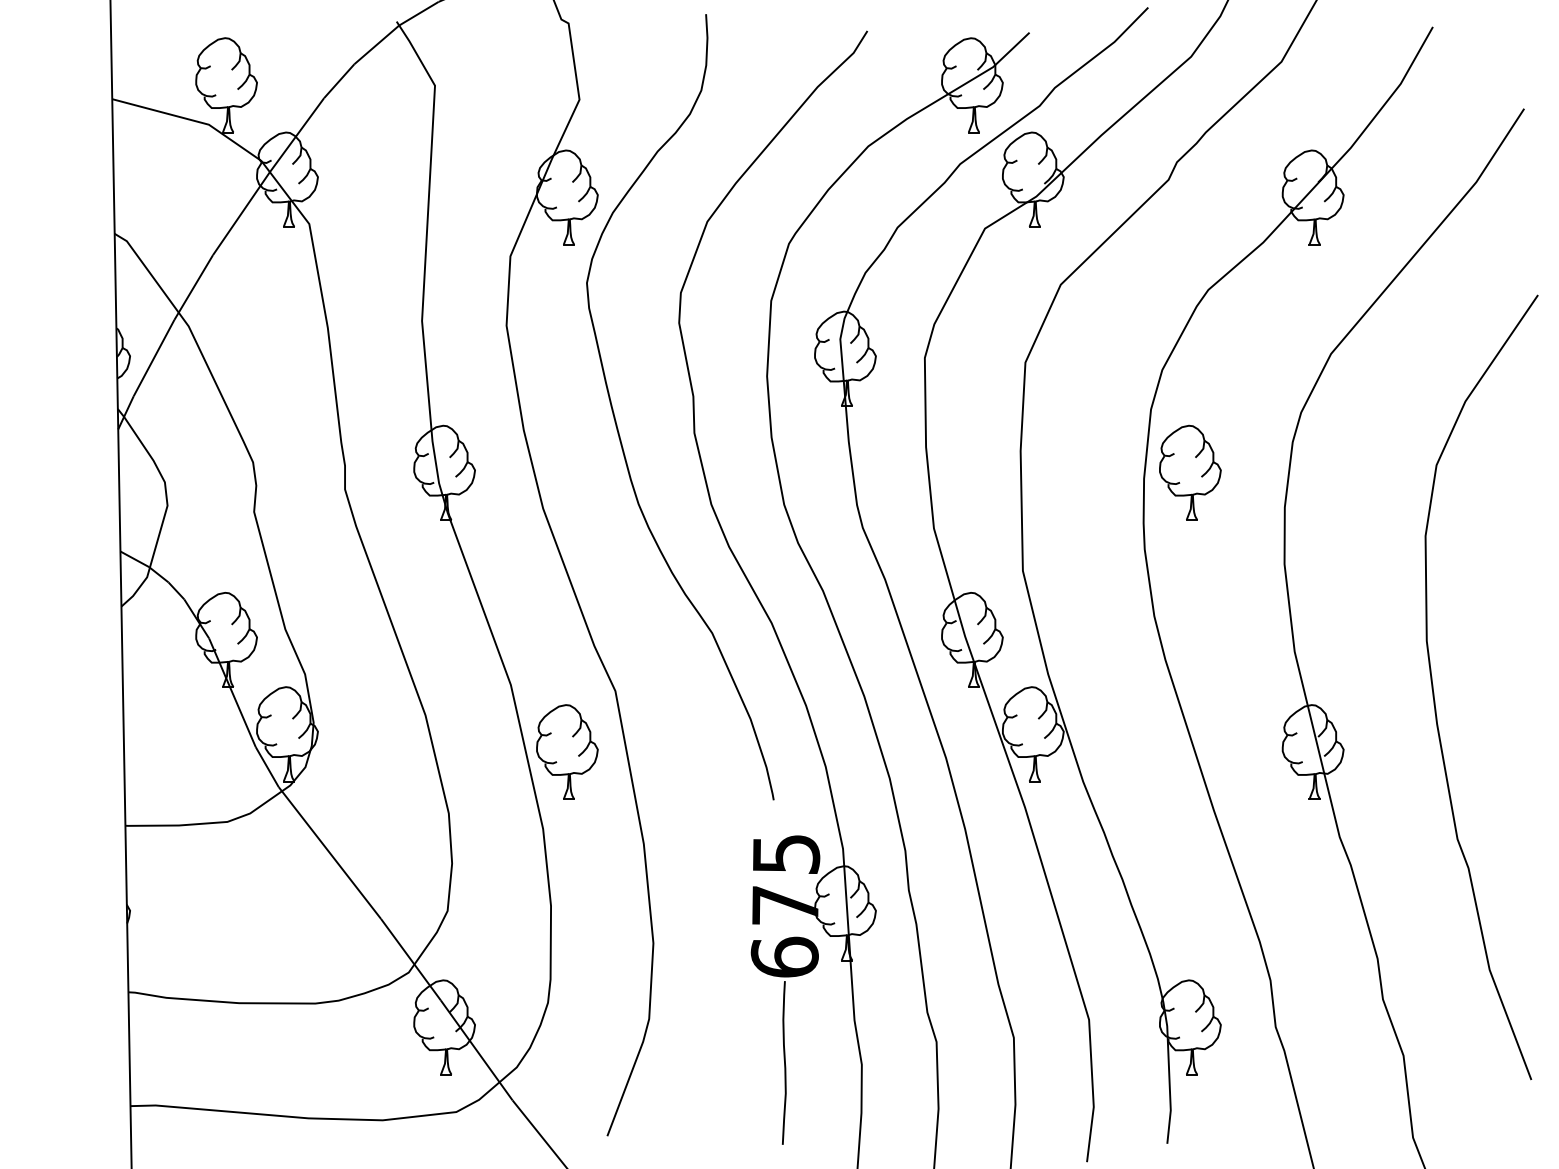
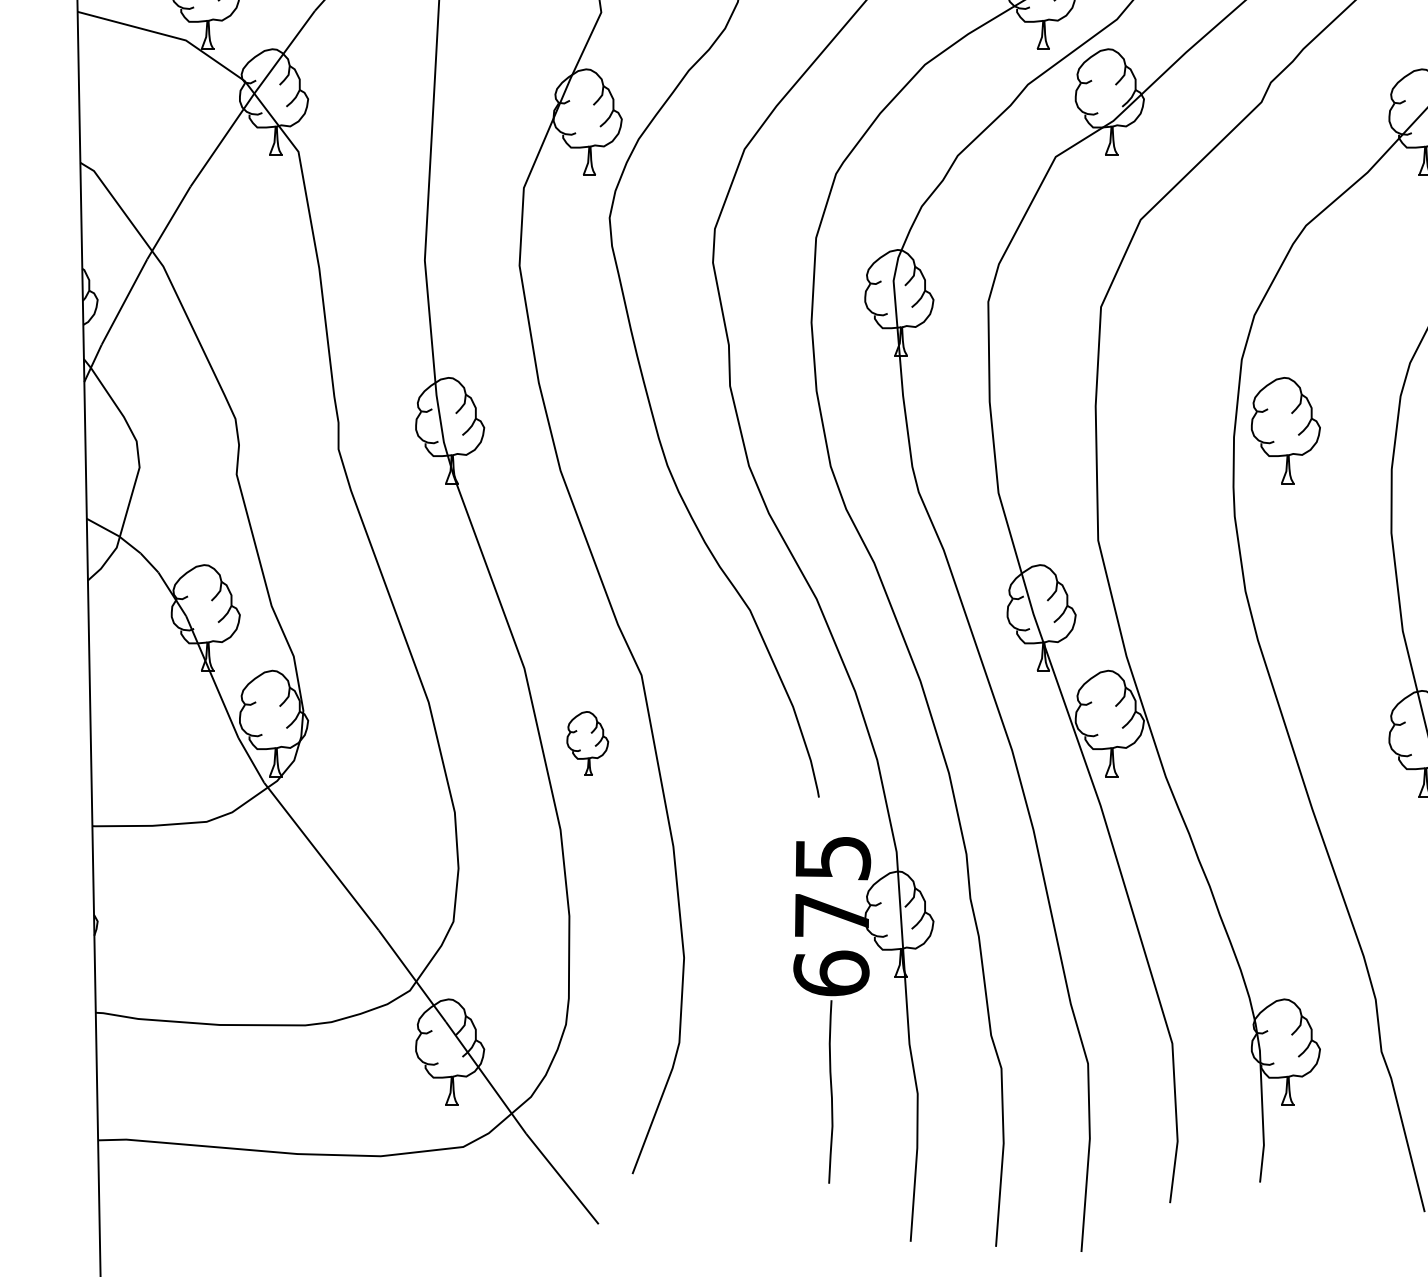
part: (567, 751) -> (587, 742), size x0.6

